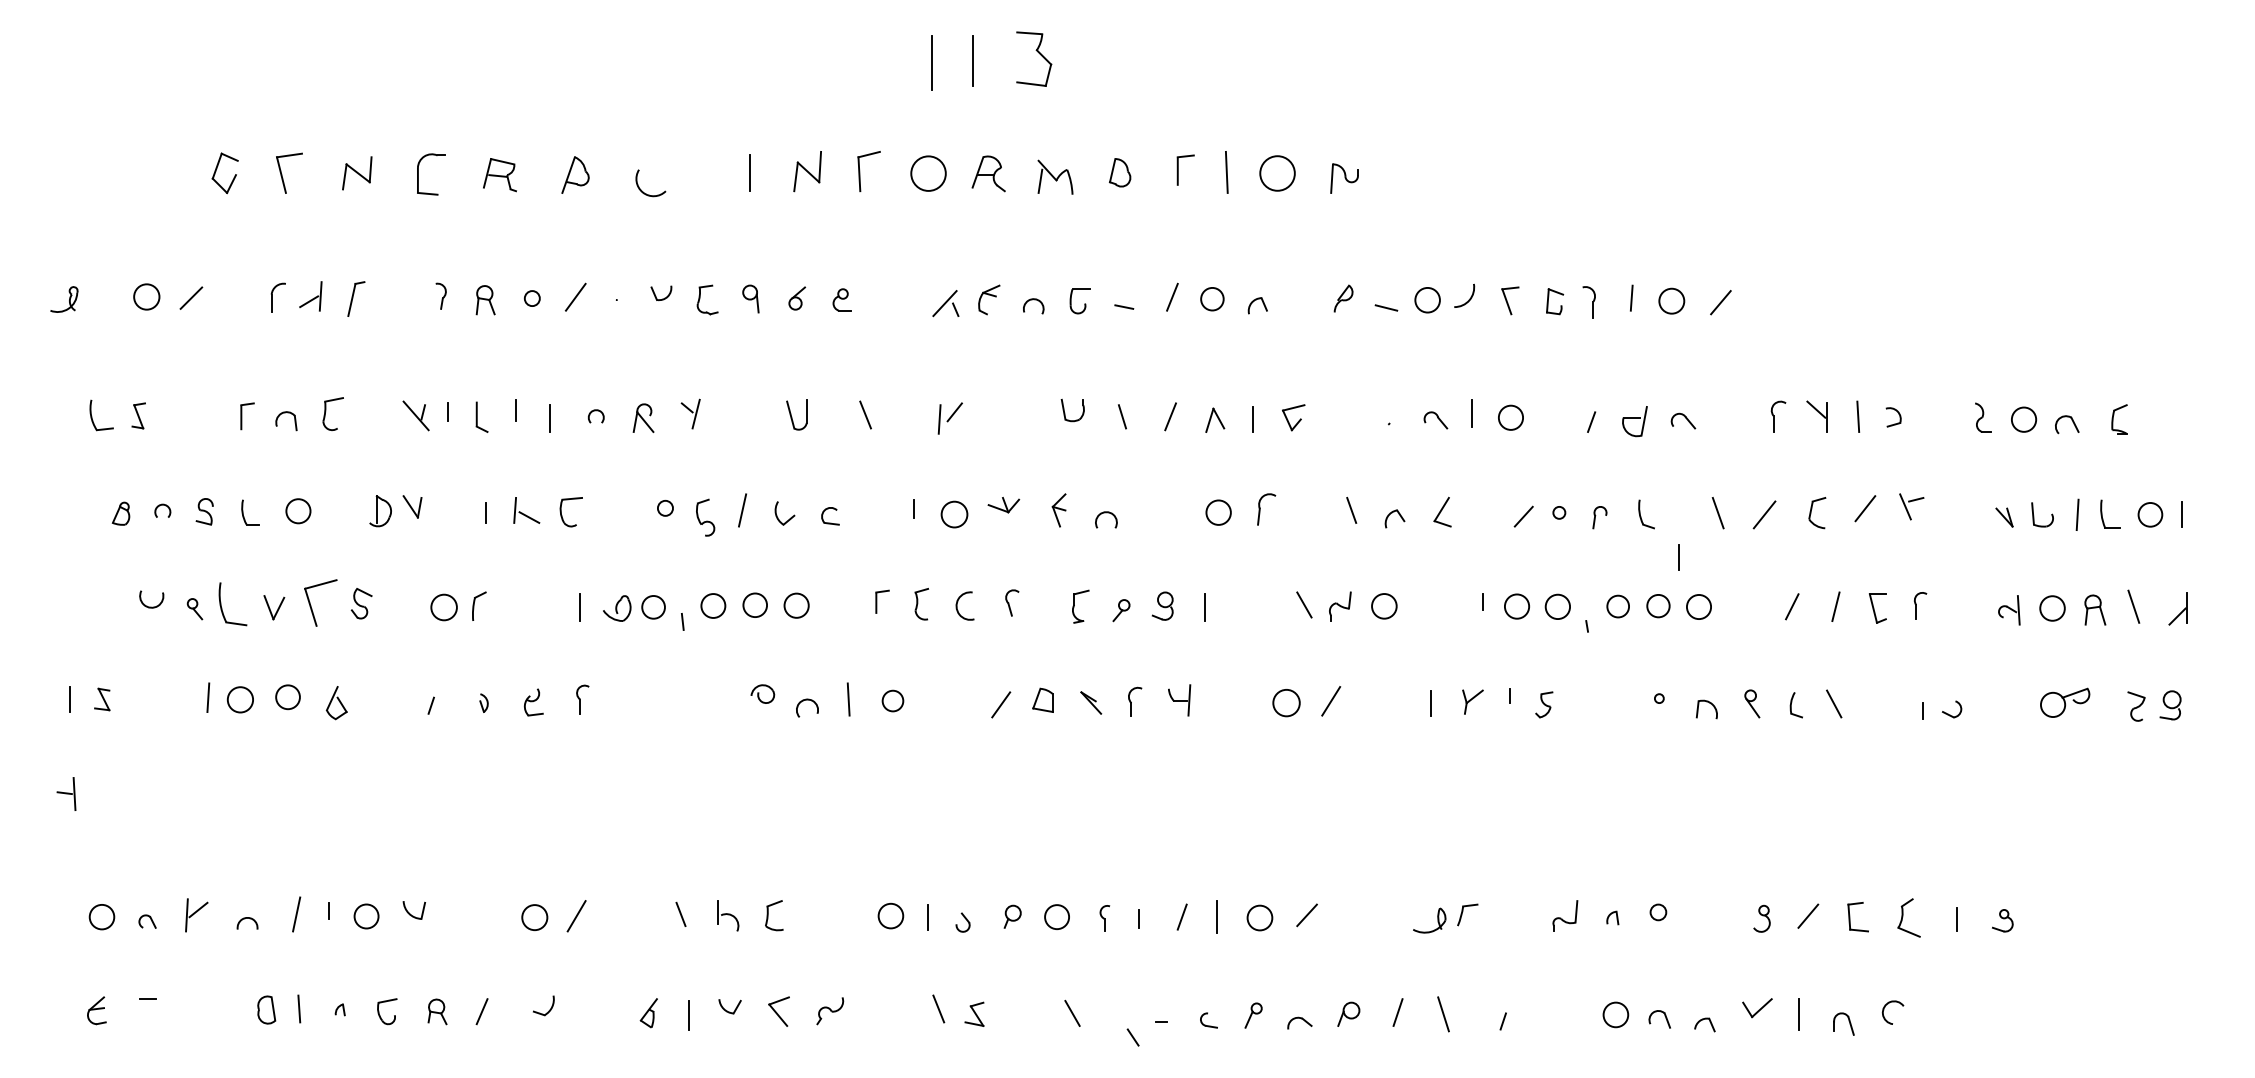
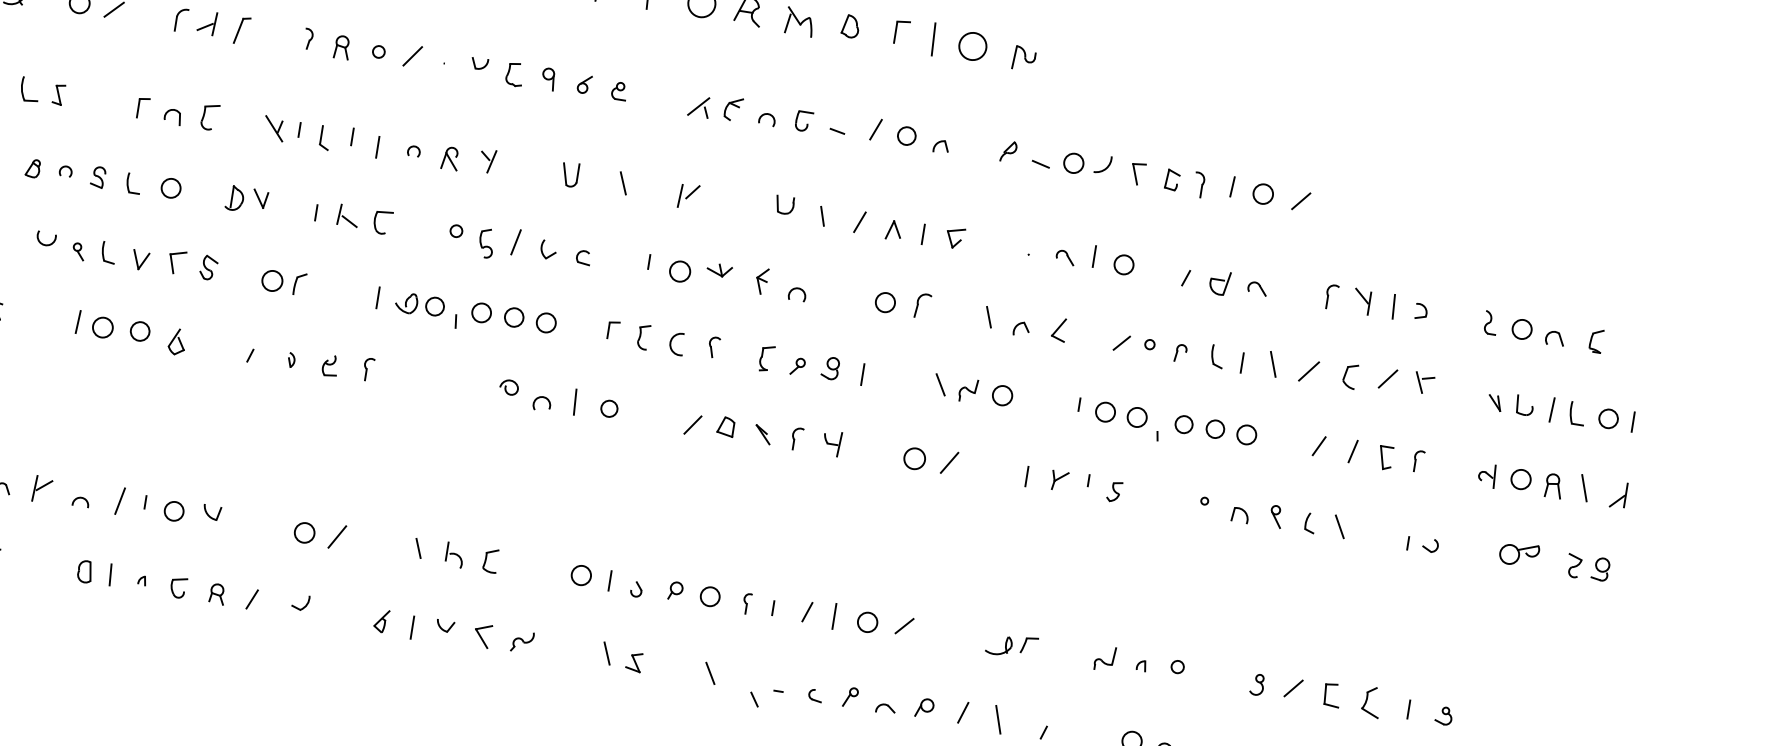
line: (1678, 557) -> (1241, 362), moved
part: (320, 603) -> (176, 262), size x0.62
part: (232, 604) -> (108, 252), size x0.62

